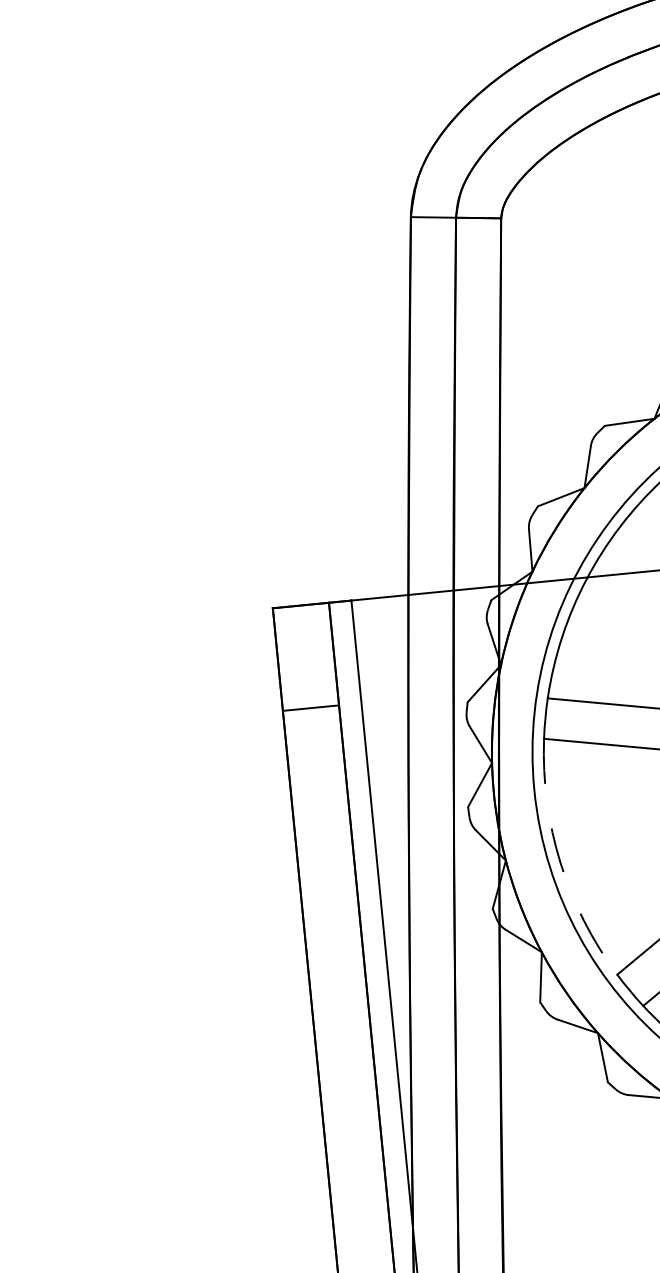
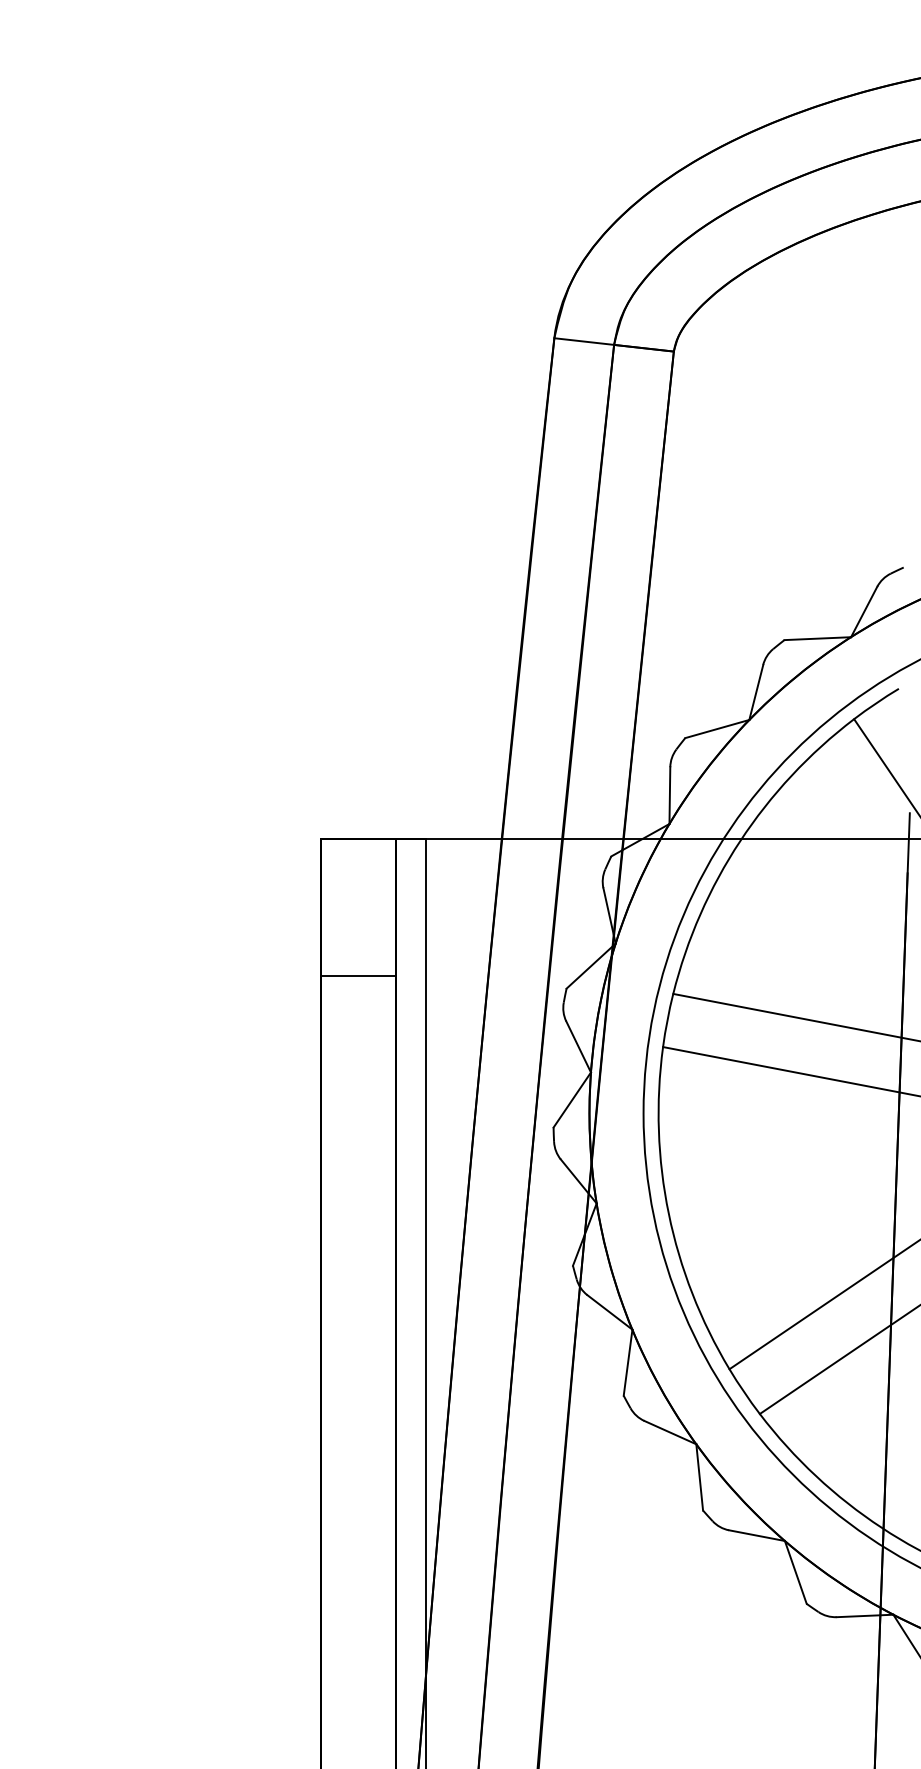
arc: (560, 862) -> (668, 1213), dashed -> solid

